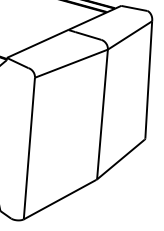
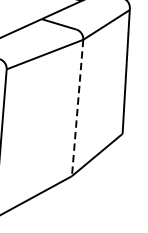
line: (102, 115) -> (77, 109), solid -> dashed

